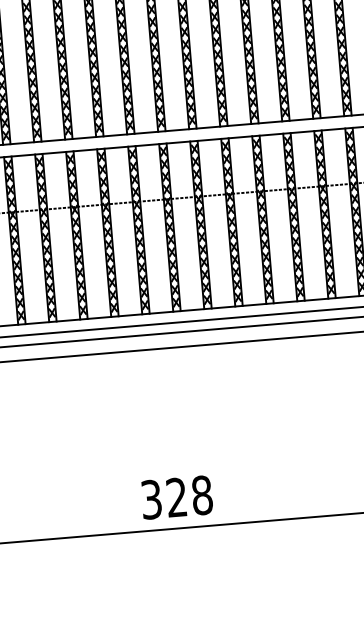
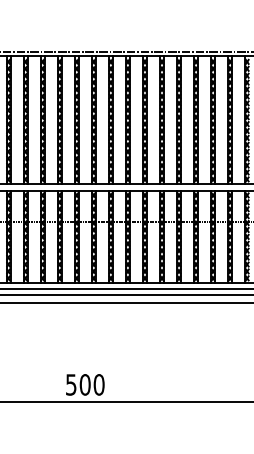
text: (177, 496) -> (85, 384), 328 -> 500

